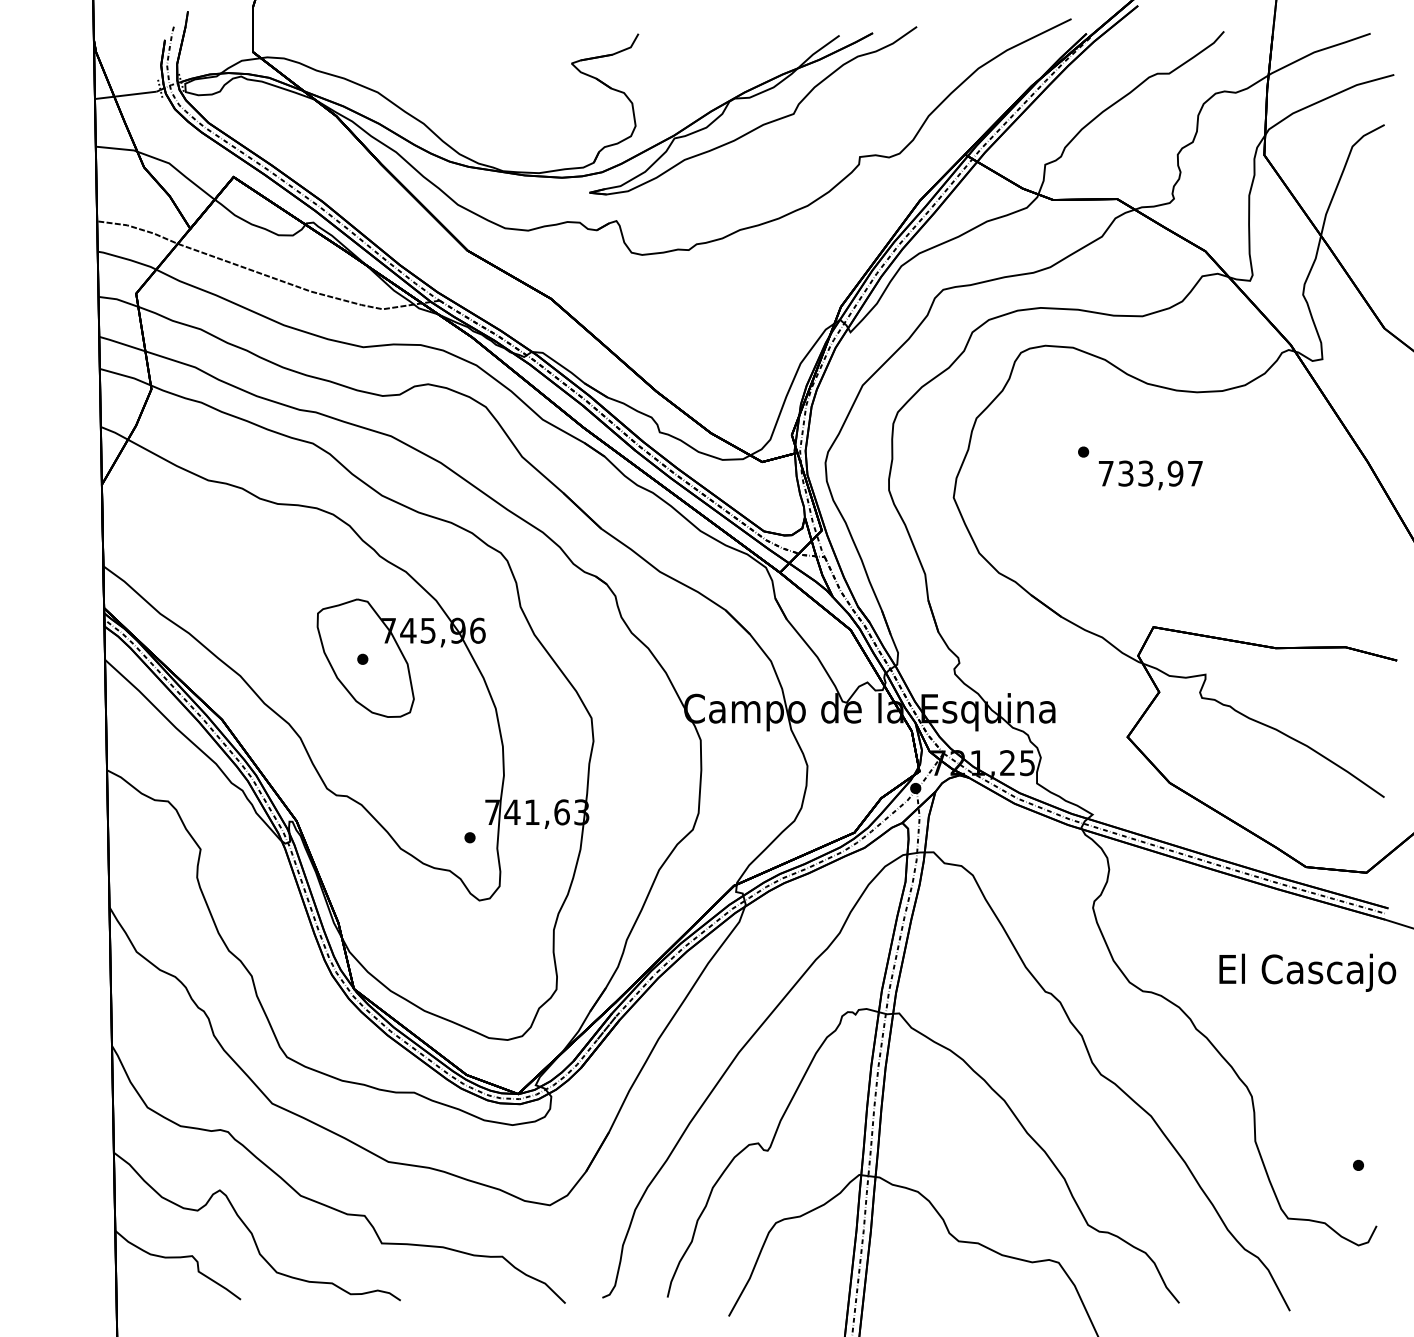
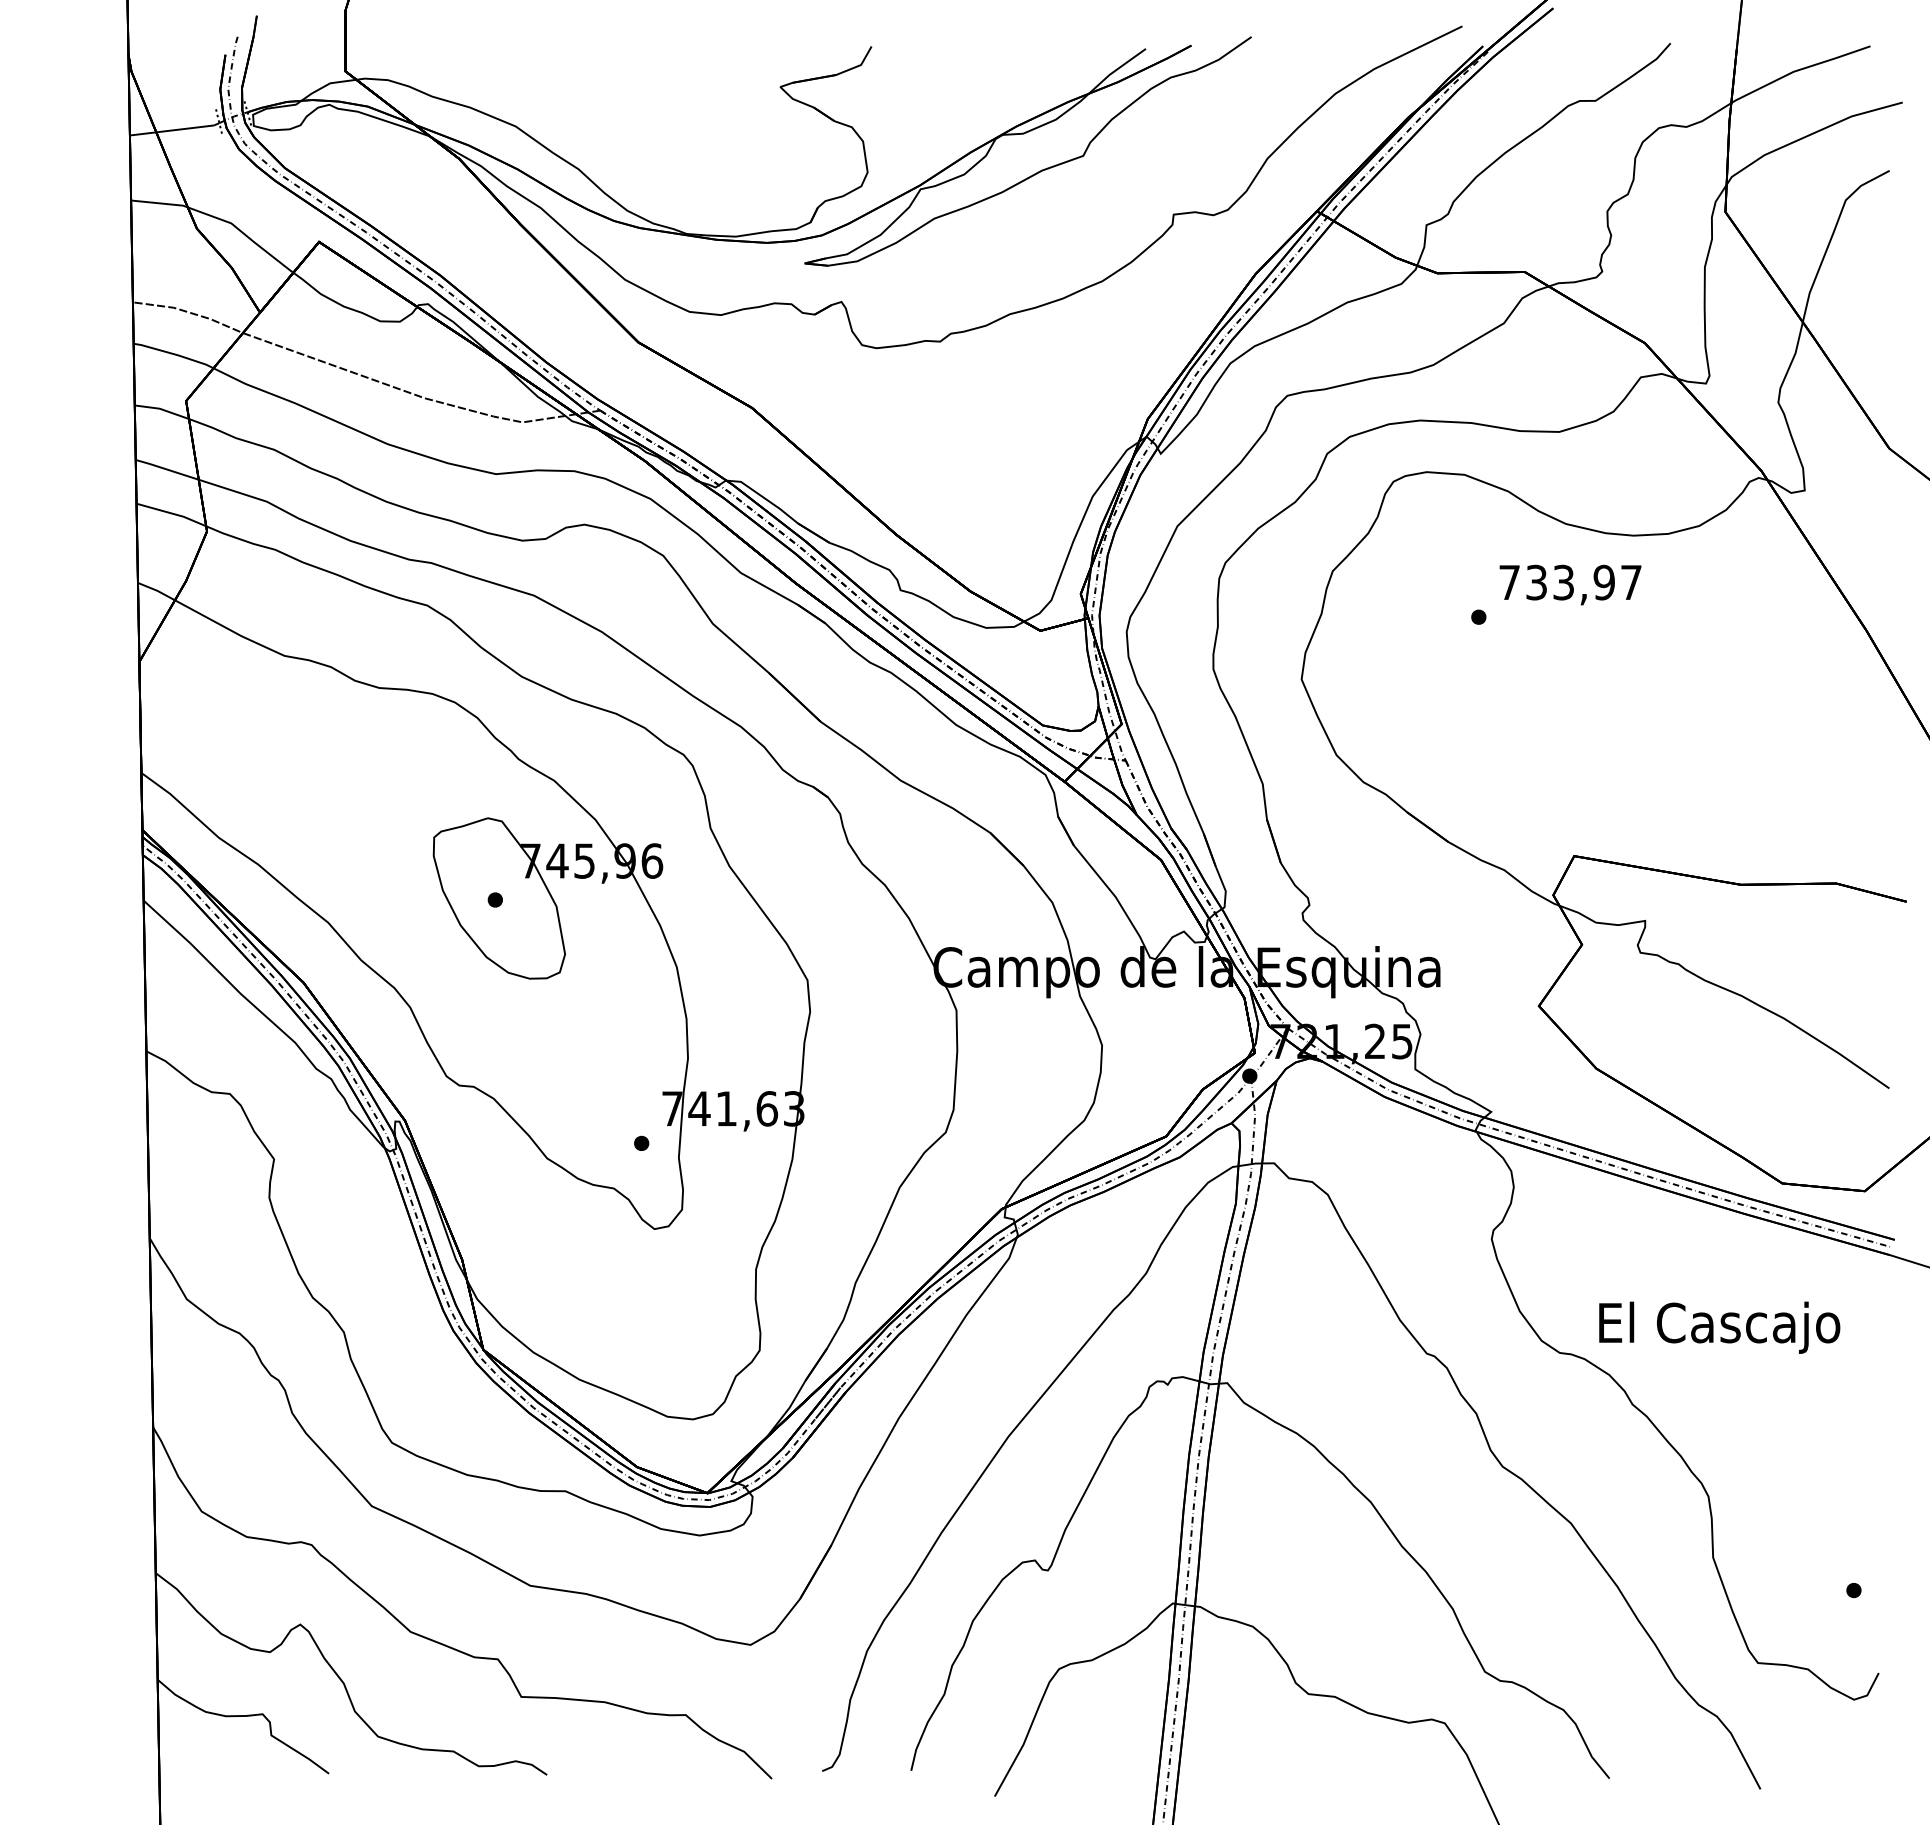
text: (1150, 475) -> (1570, 584), moved
text: (1307, 972) -> (1719, 1327), moved

